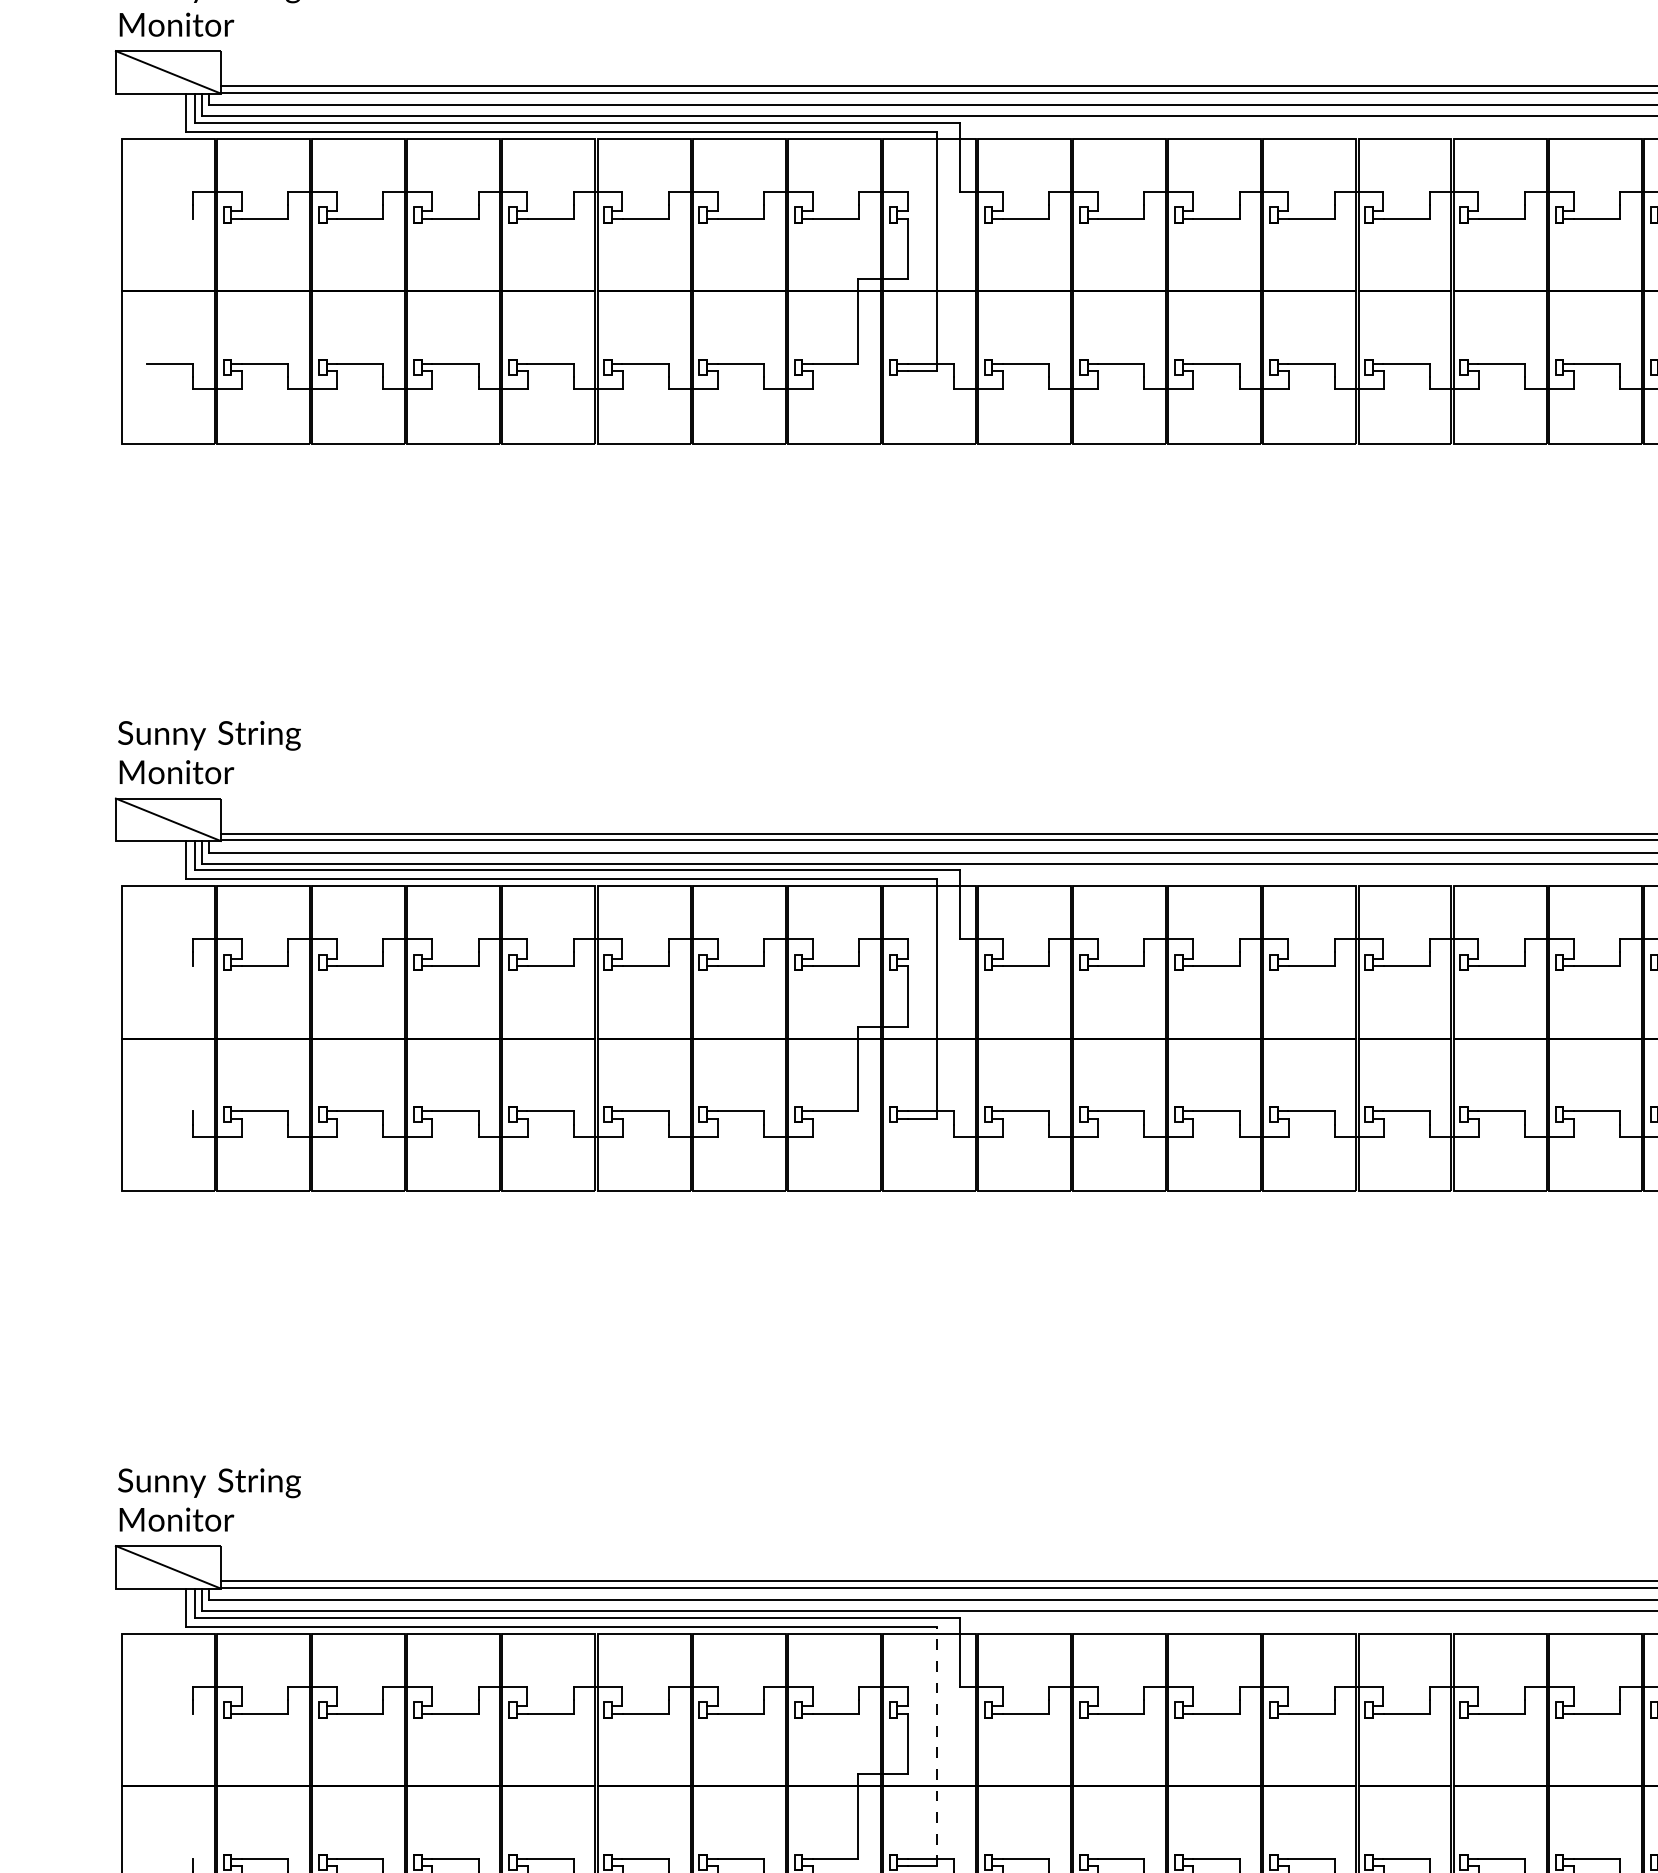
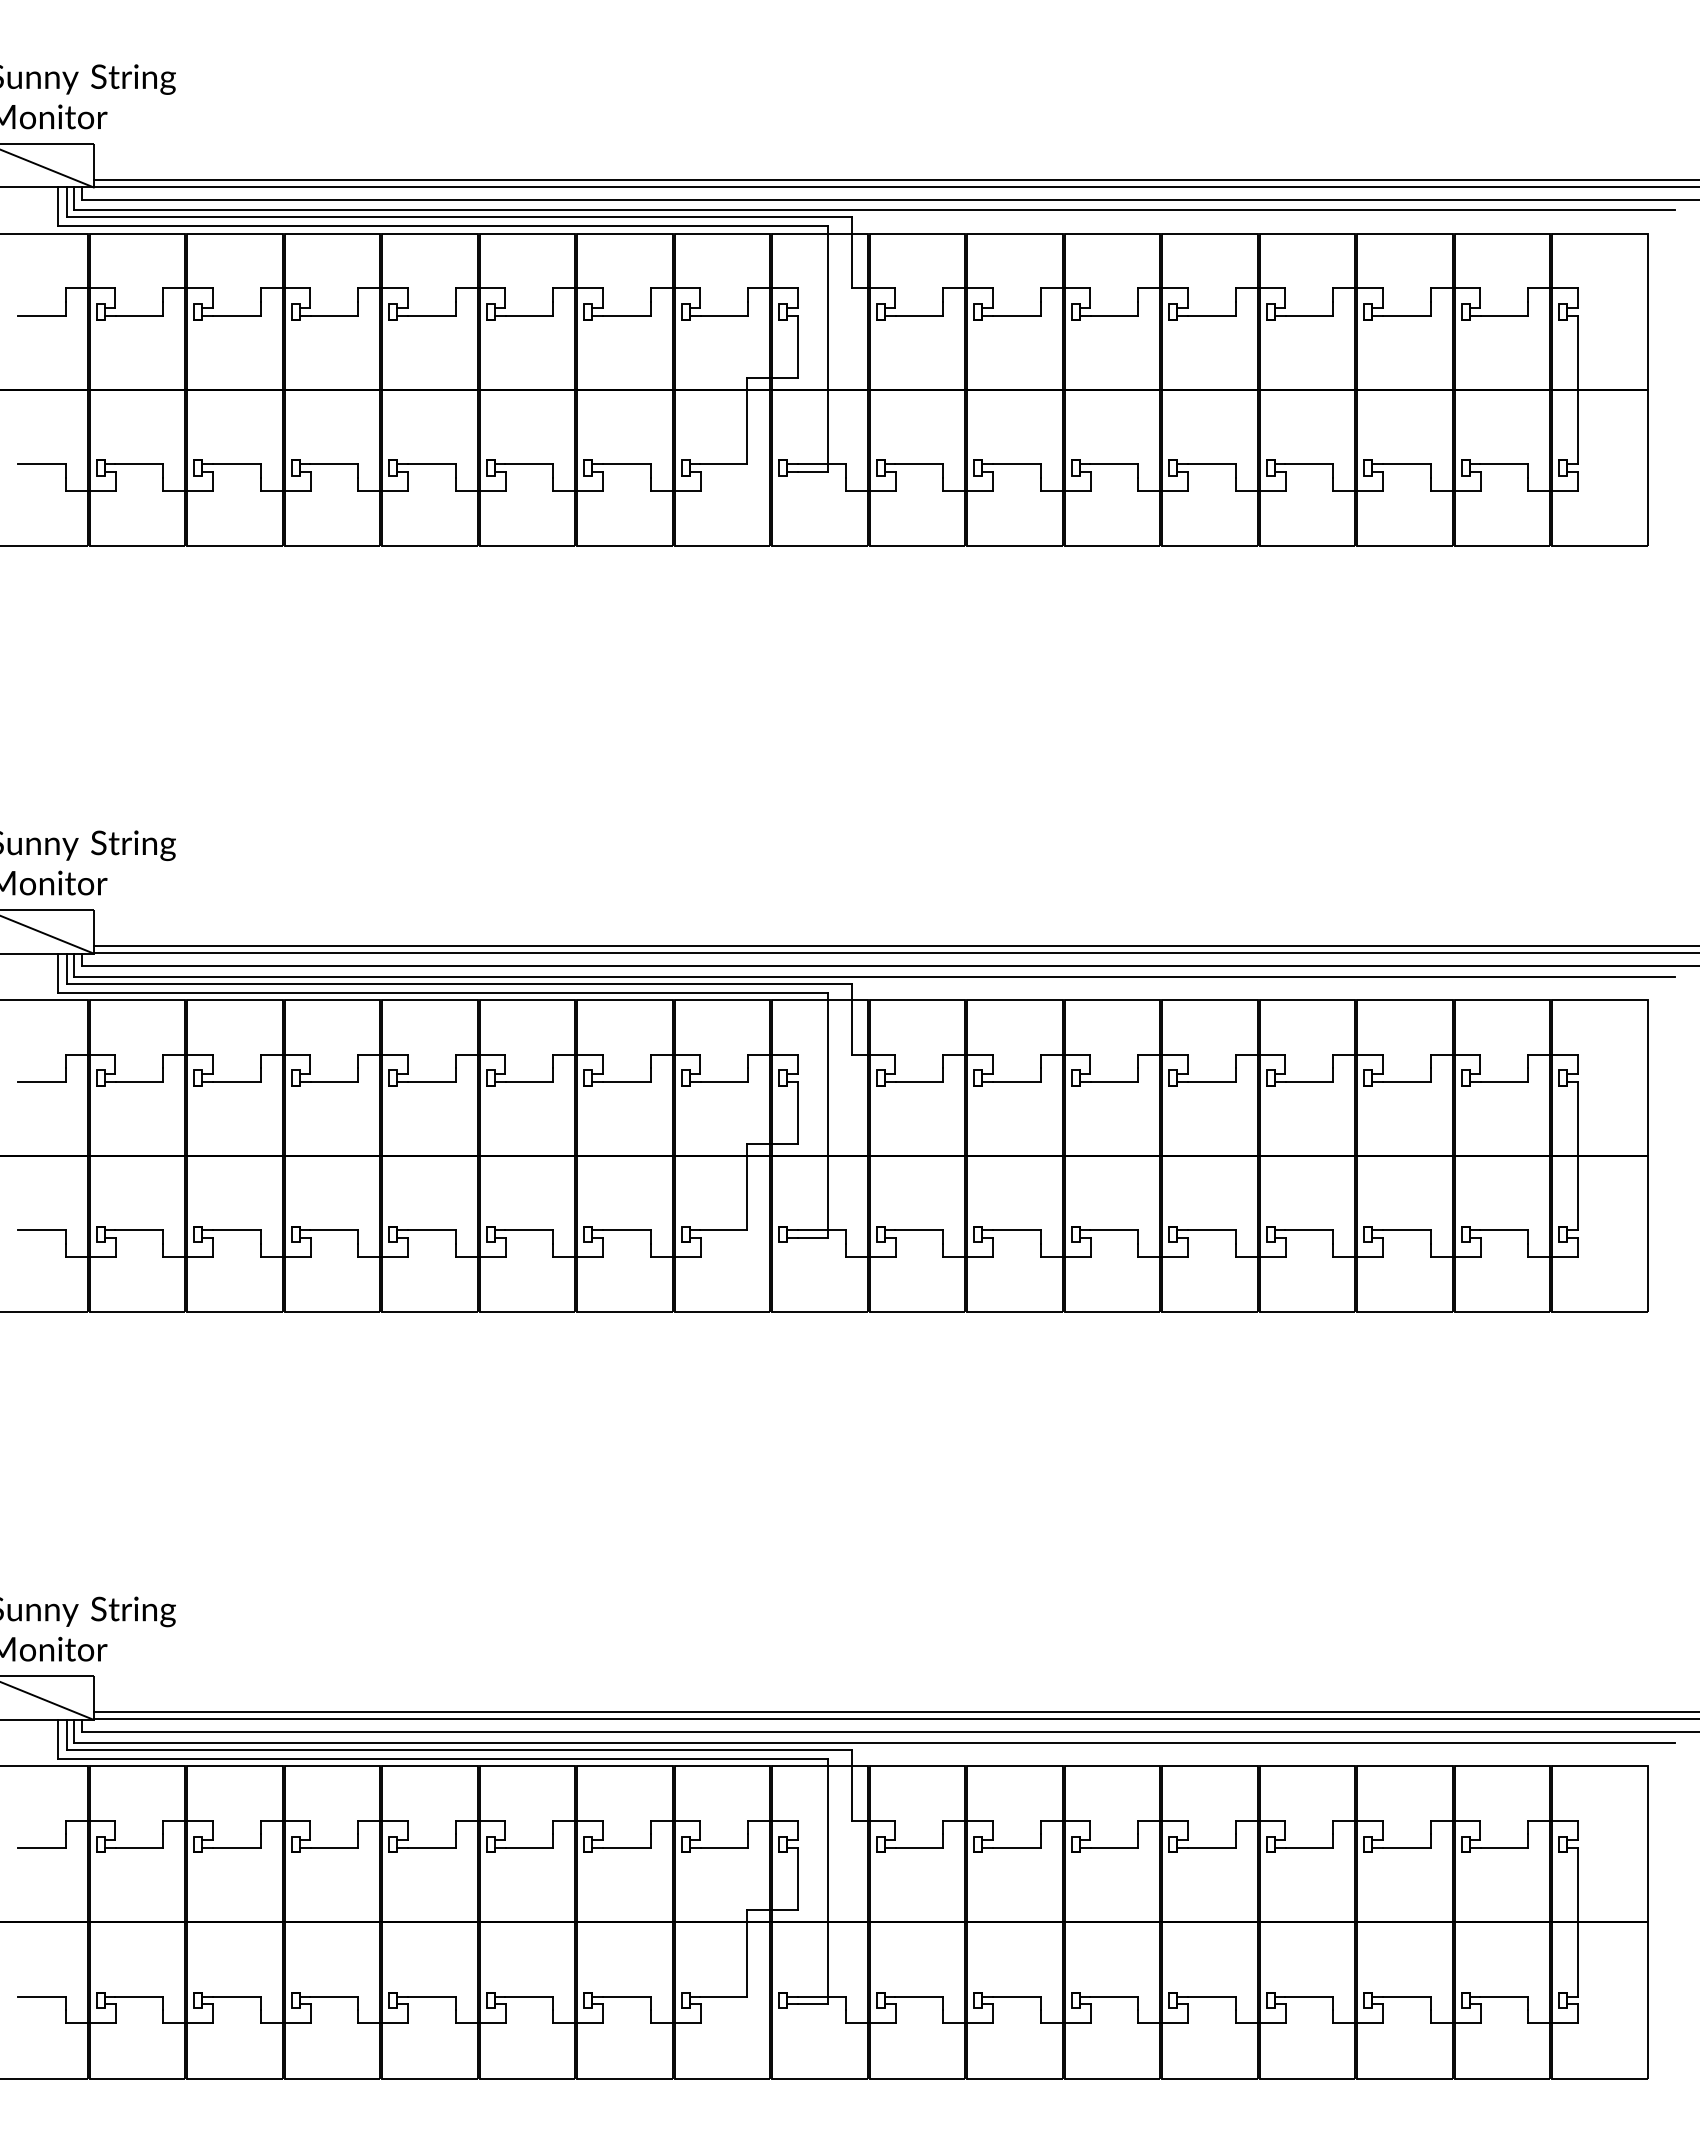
line: (169, 218) -> (41, 315), added
line: (169, 965) -> (41, 1081), added
line: (169, 1111) -> (41, 1230), added
line: (169, 1714) -> (41, 1848), added
line: (936, 1746) -> (827, 1881), dashed -> solid
line: (169, 1858) -> (41, 1996), added

